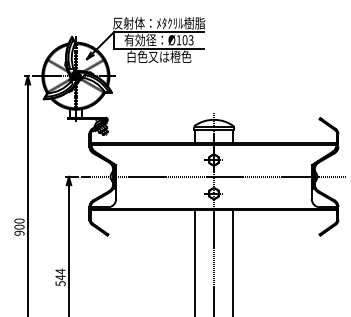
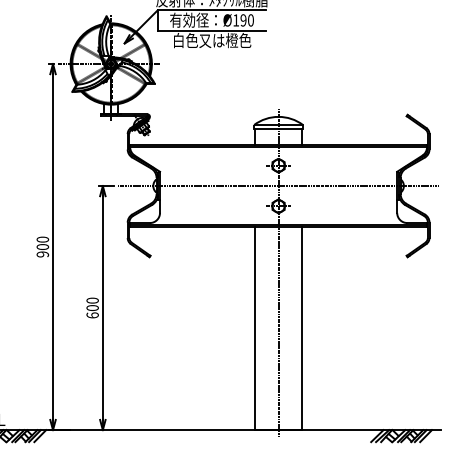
text: (187, 40) -> (246, 20), Ø103 -> Ø190
text: (60, 277) -> (92, 307), 544 -> 600

